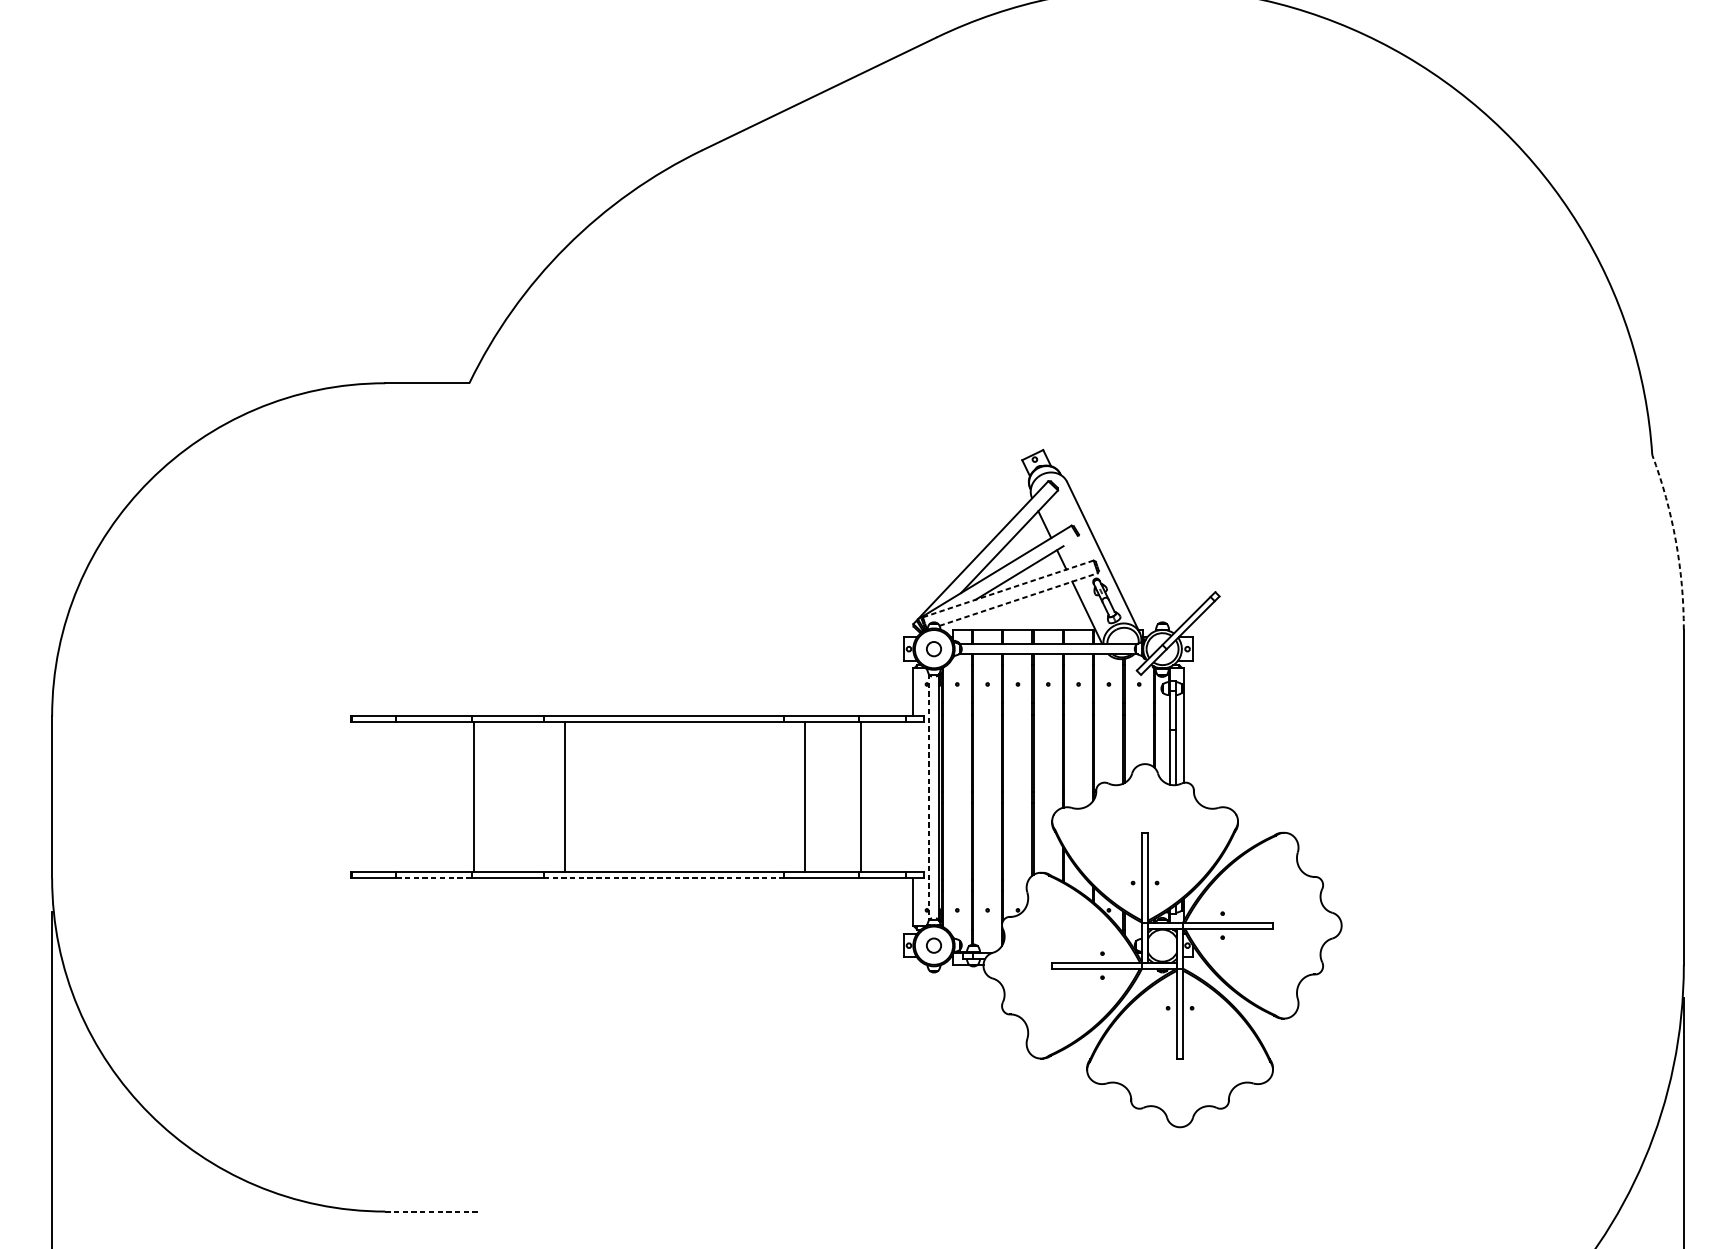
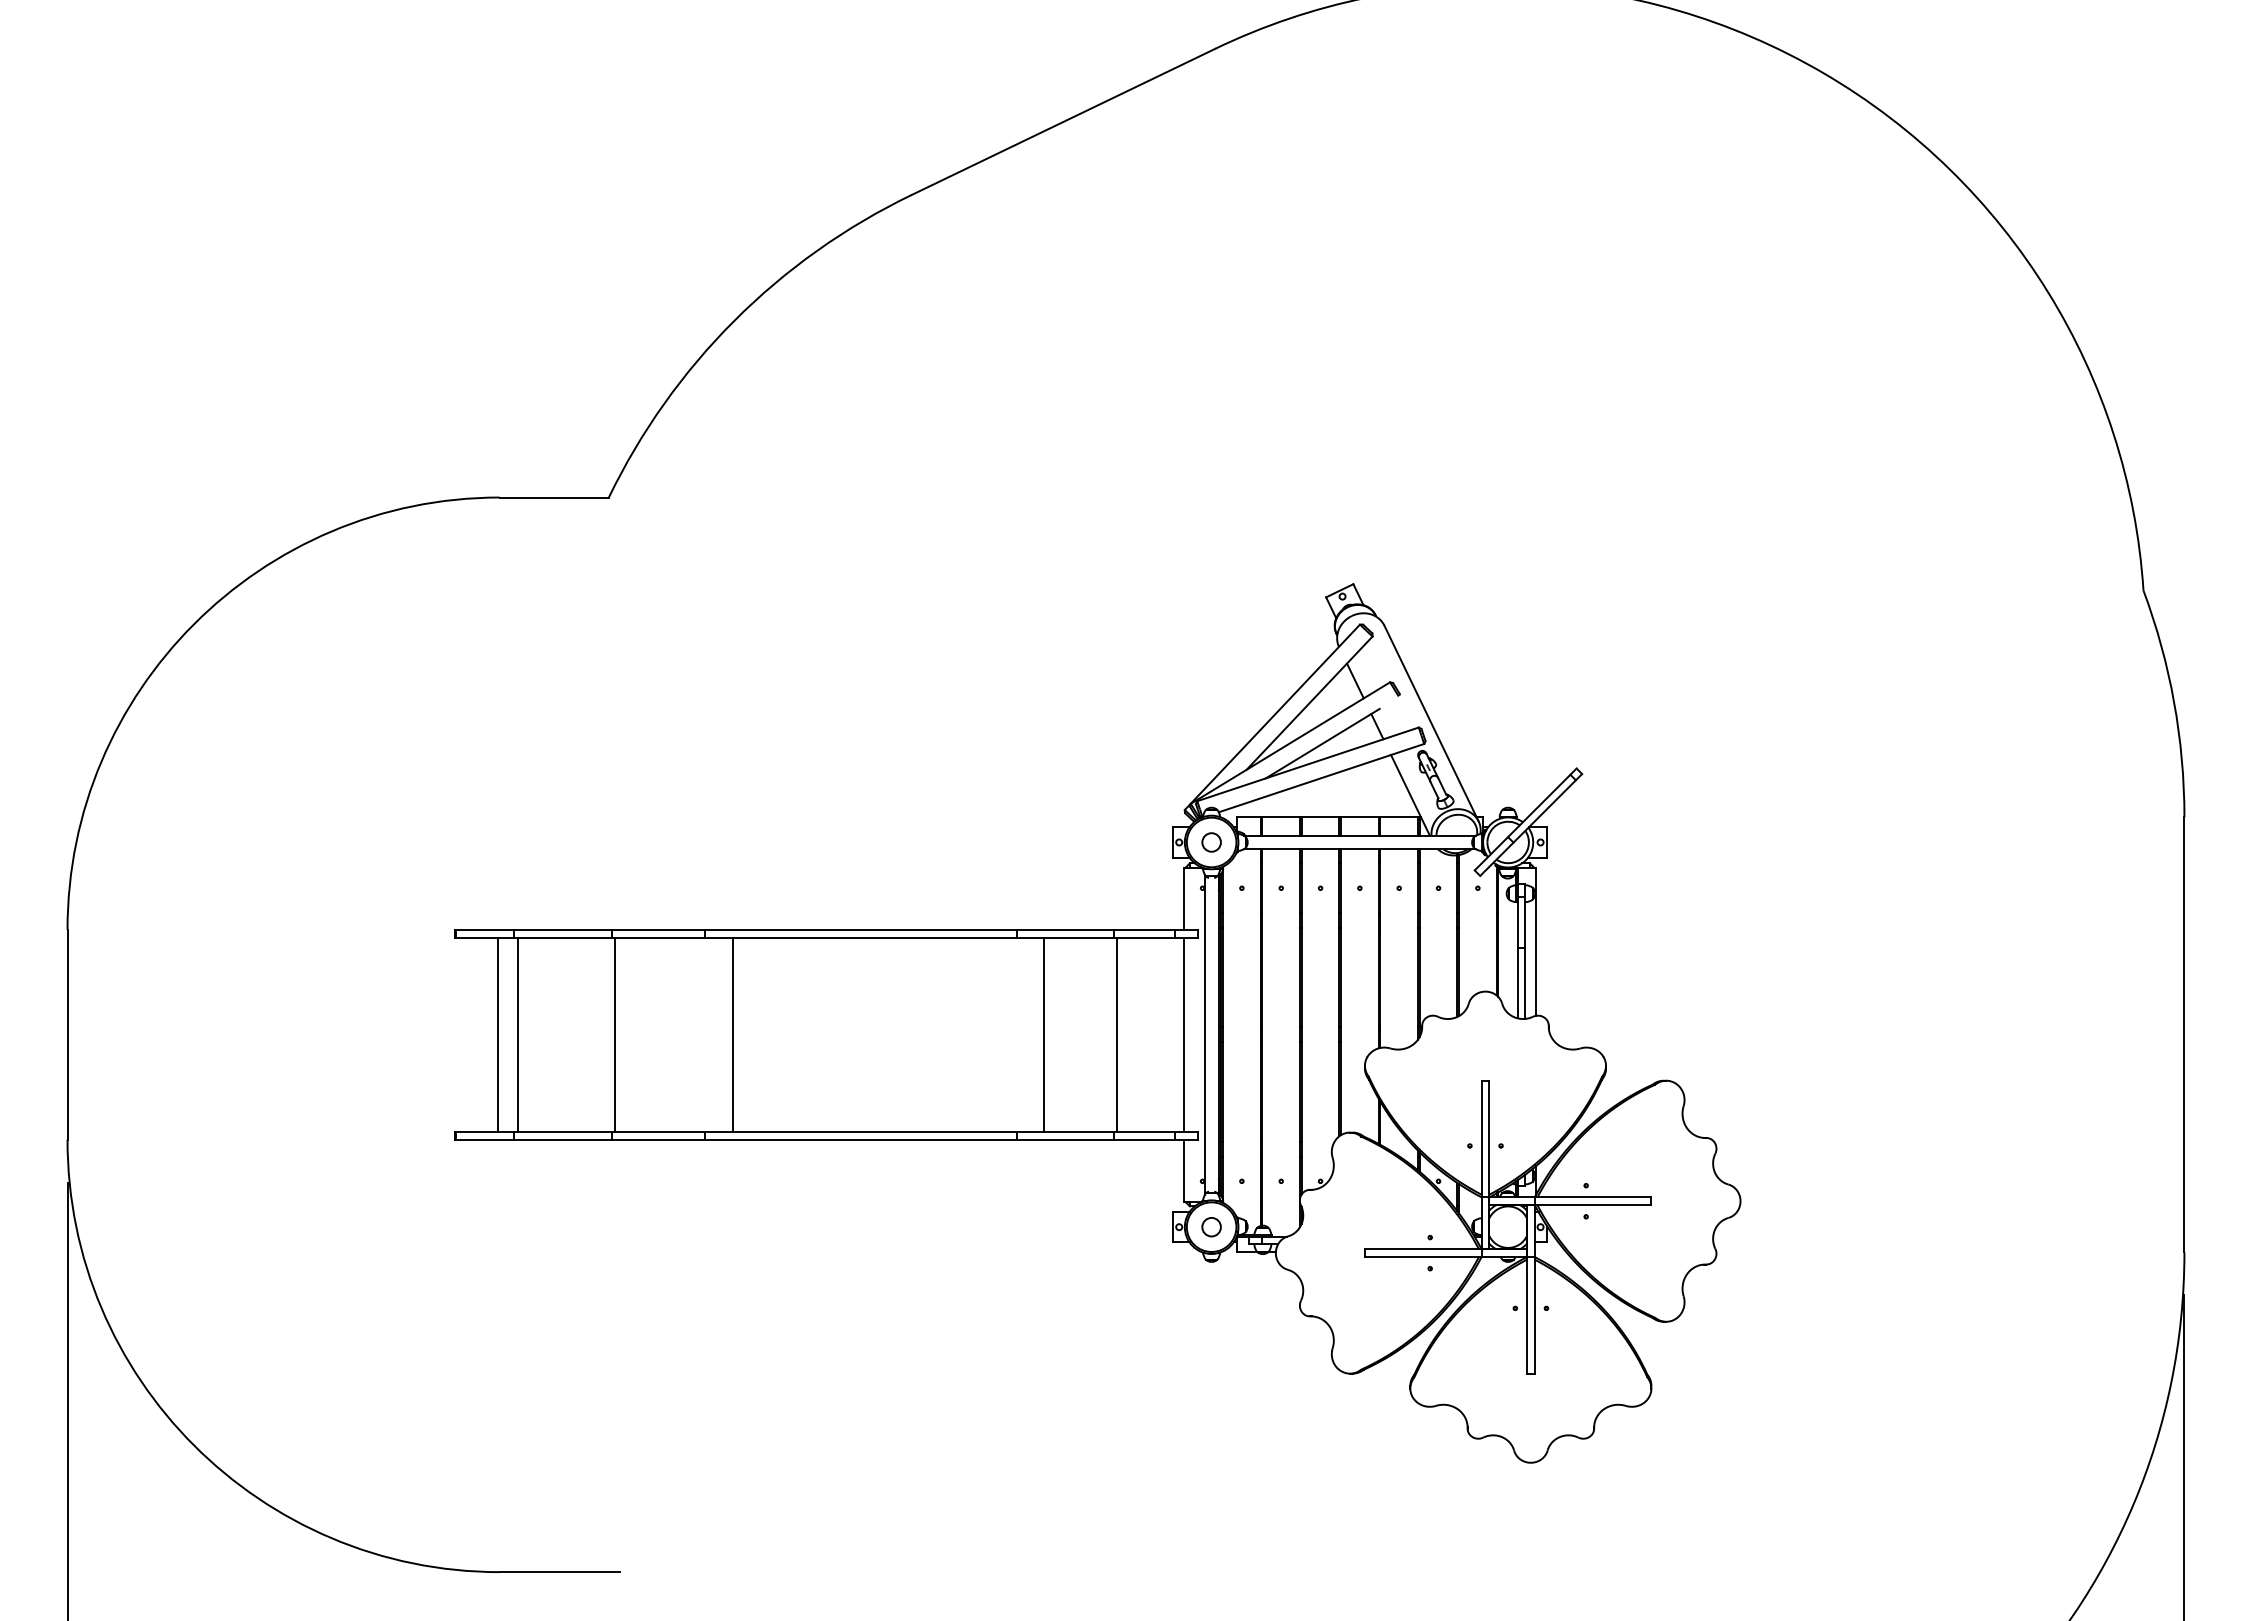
arc: (1676, 541) -> (2174, 702), dashed -> solid
line: (1008, 589) -> (1308, 764), dashed -> solid
line: (1019, 599) -> (1322, 777), dashed -> solid
line: (383, 797) -> (497, 1034), added
line: (398, 797) -> (517, 1034), added
line: (912, 797) -> (1183, 1034), added
line: (928, 797) -> (1204, 1035), dashed -> solid
line: (433, 878) -> (562, 1139), dashed -> solid
line: (664, 878) -> (861, 1139), dashed -> solid
line: (431, 1211) -> (559, 1572), dashed -> solid

